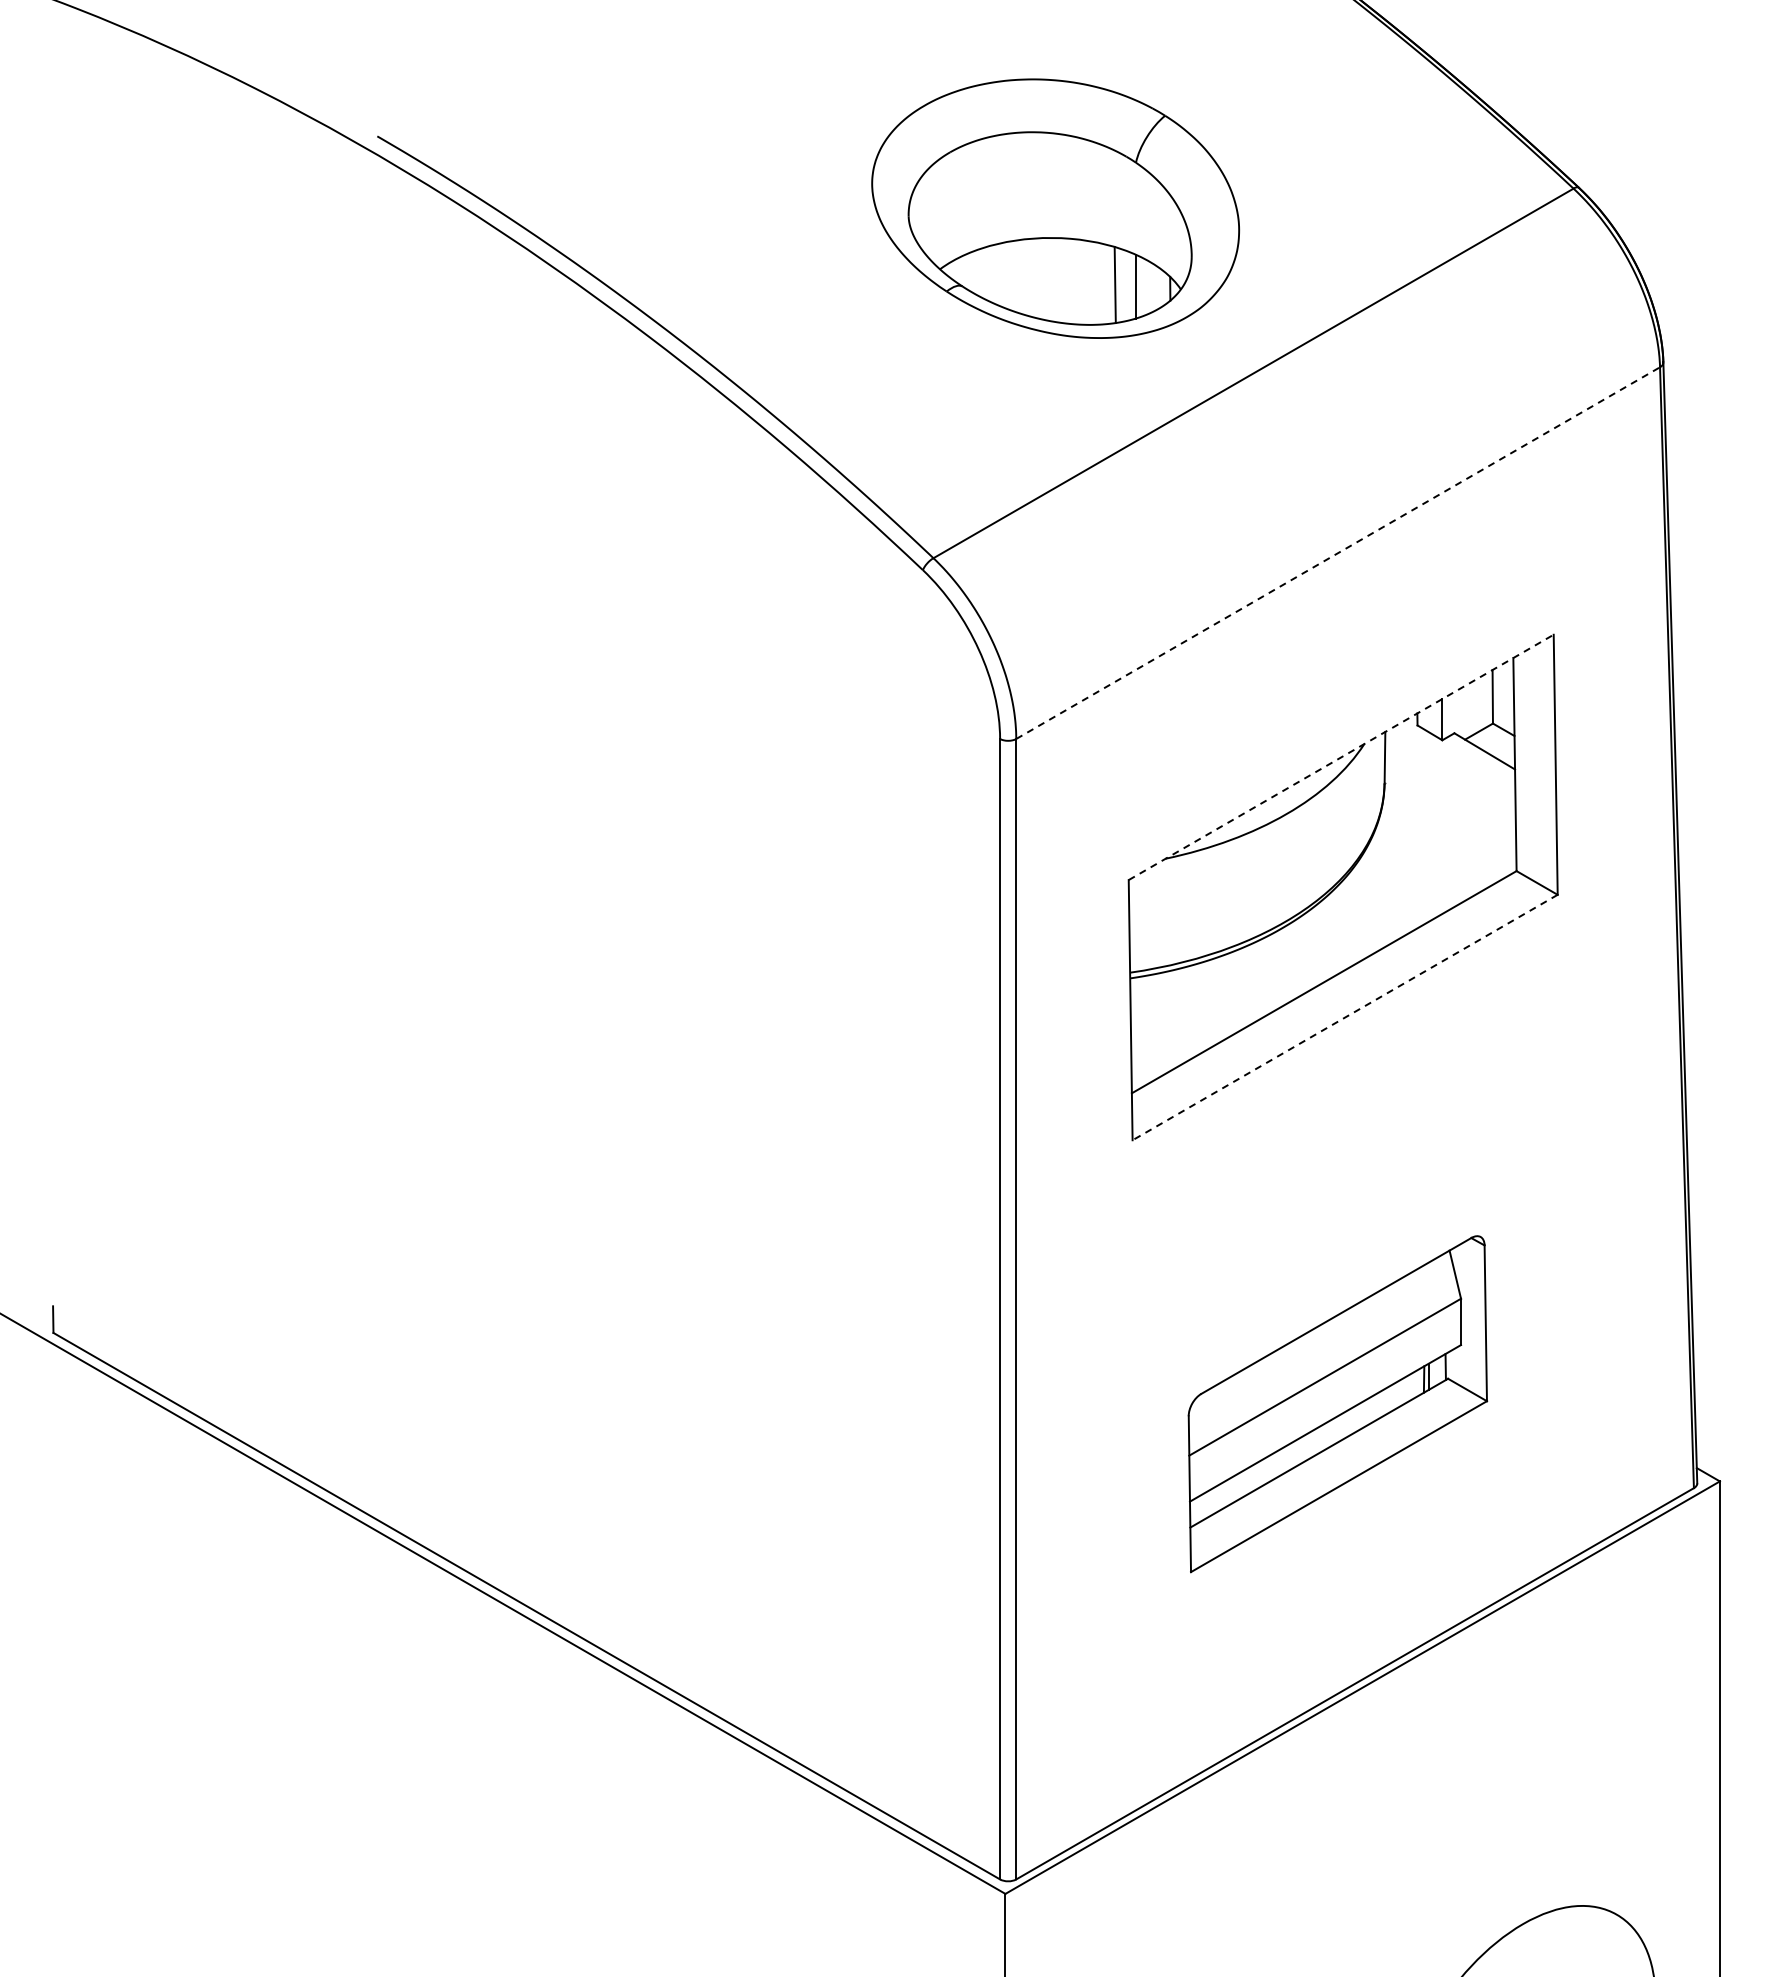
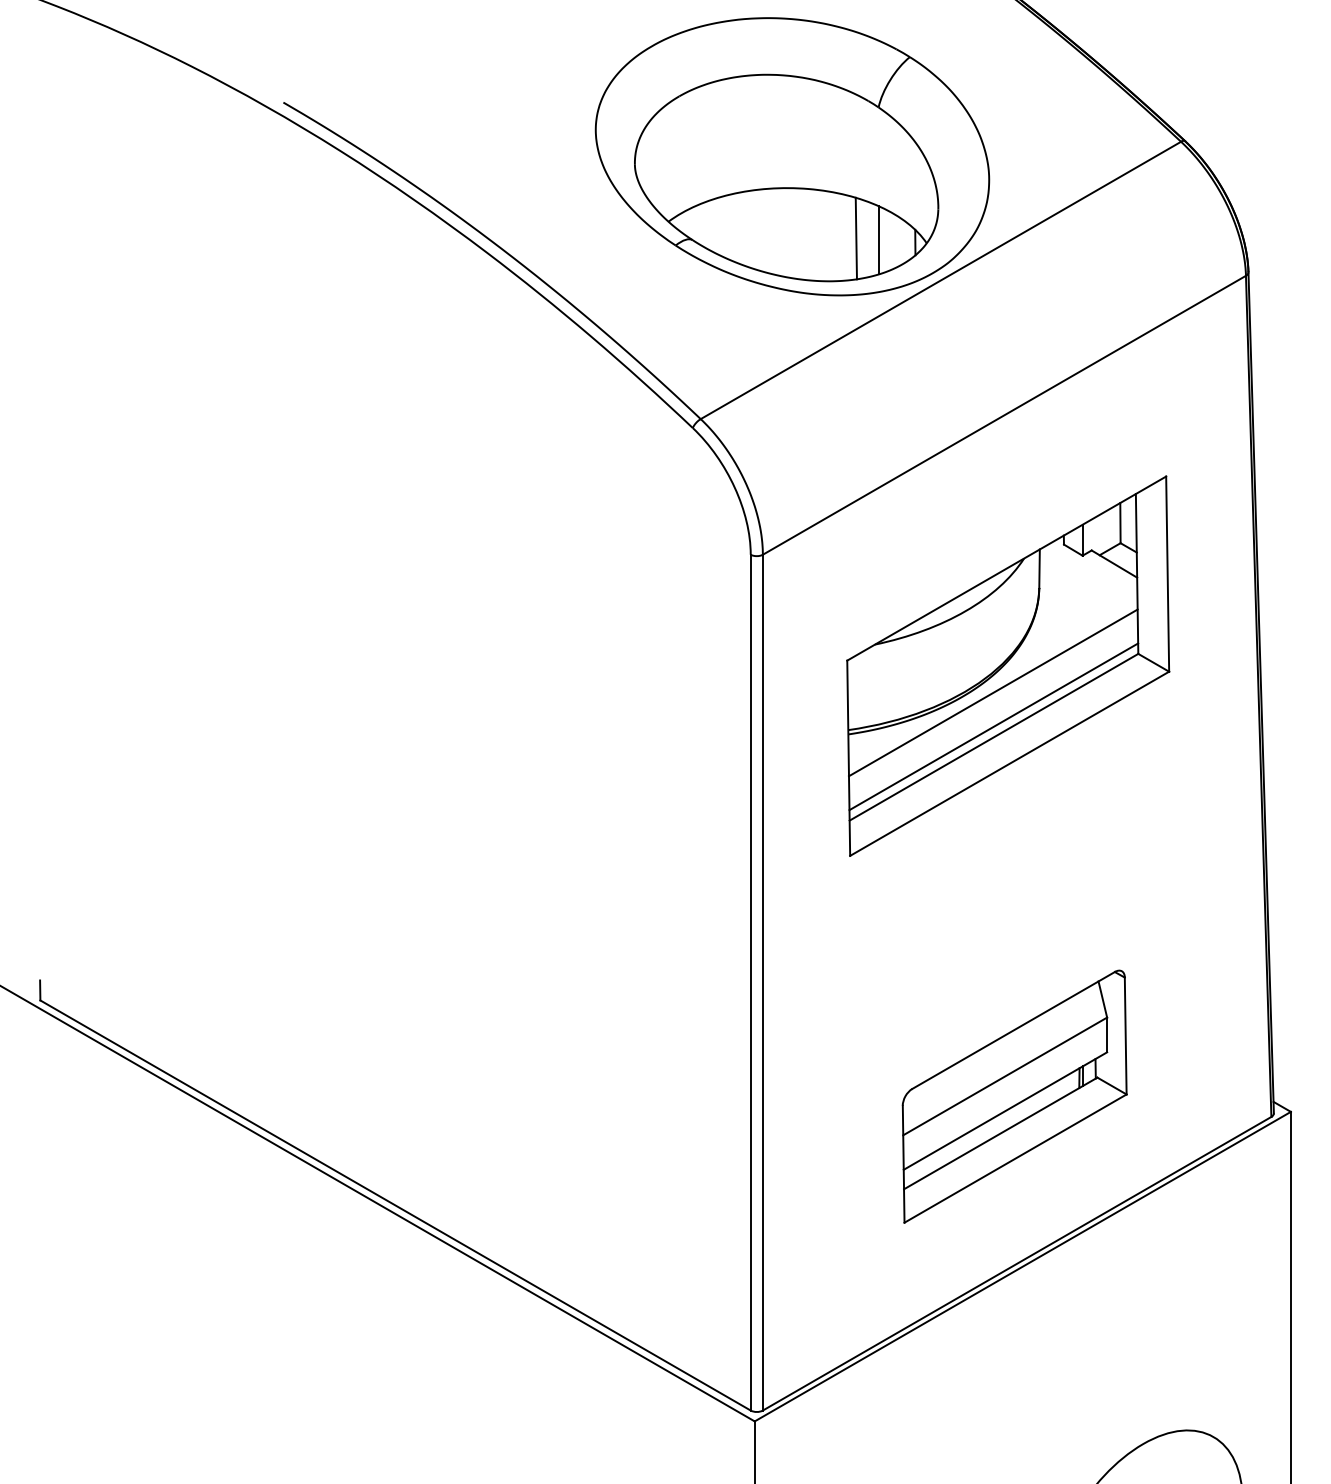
part: (1055, 208) -> (792, 156), size x1.43
line: (1338, 553) -> (1004, 415), dashed -> solid
line: (1341, 757) -> (1006, 568), dashed -> solid
line: (1323, 923) -> (993, 693), added
line: (1323, 968) -> (993, 726), added
line: (1344, 1017) -> (1009, 763), dashed -> solid
part: (1337, 1404) -> (1014, 1096), moved

